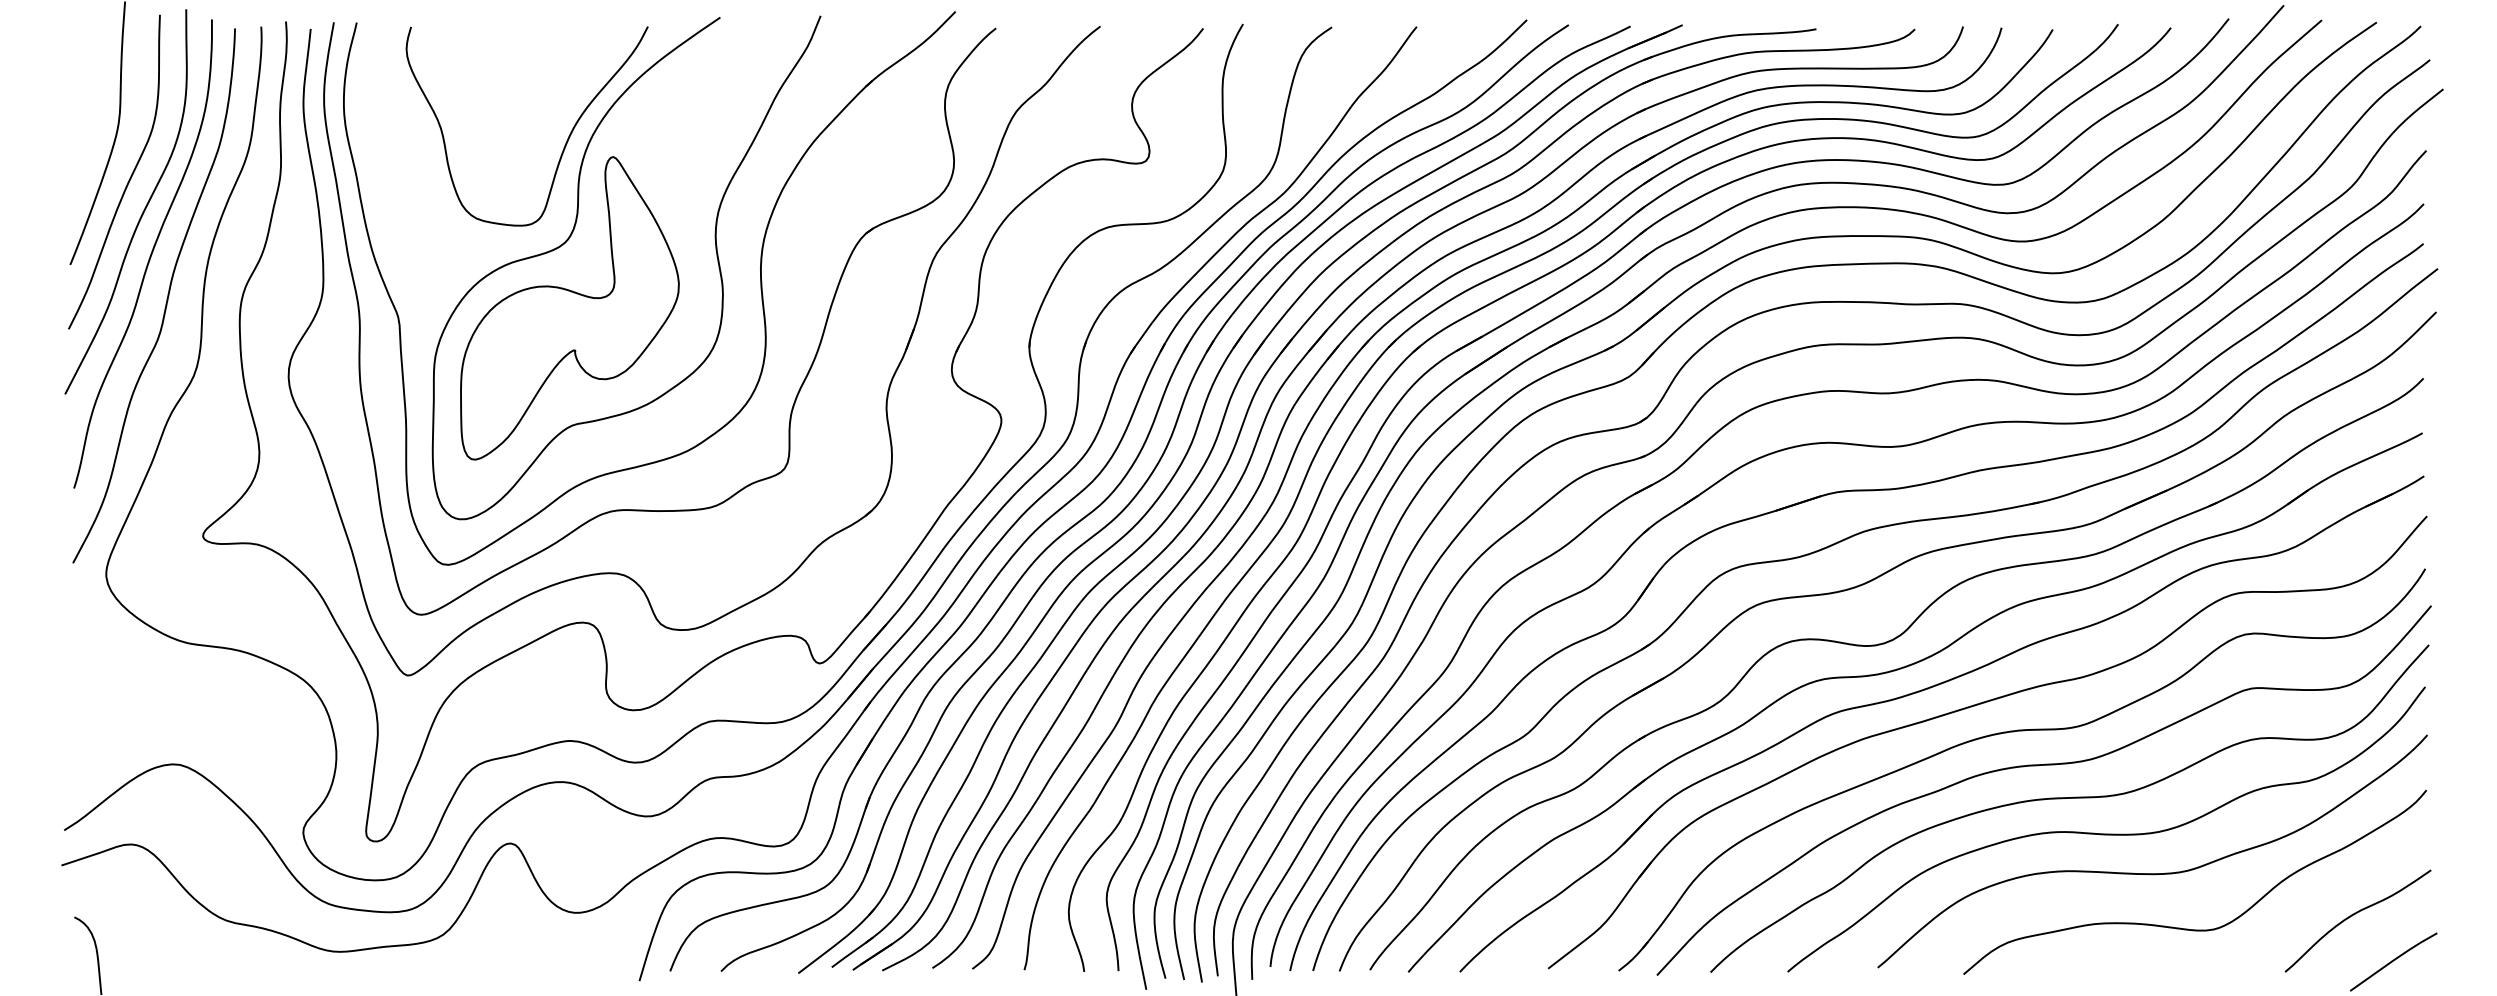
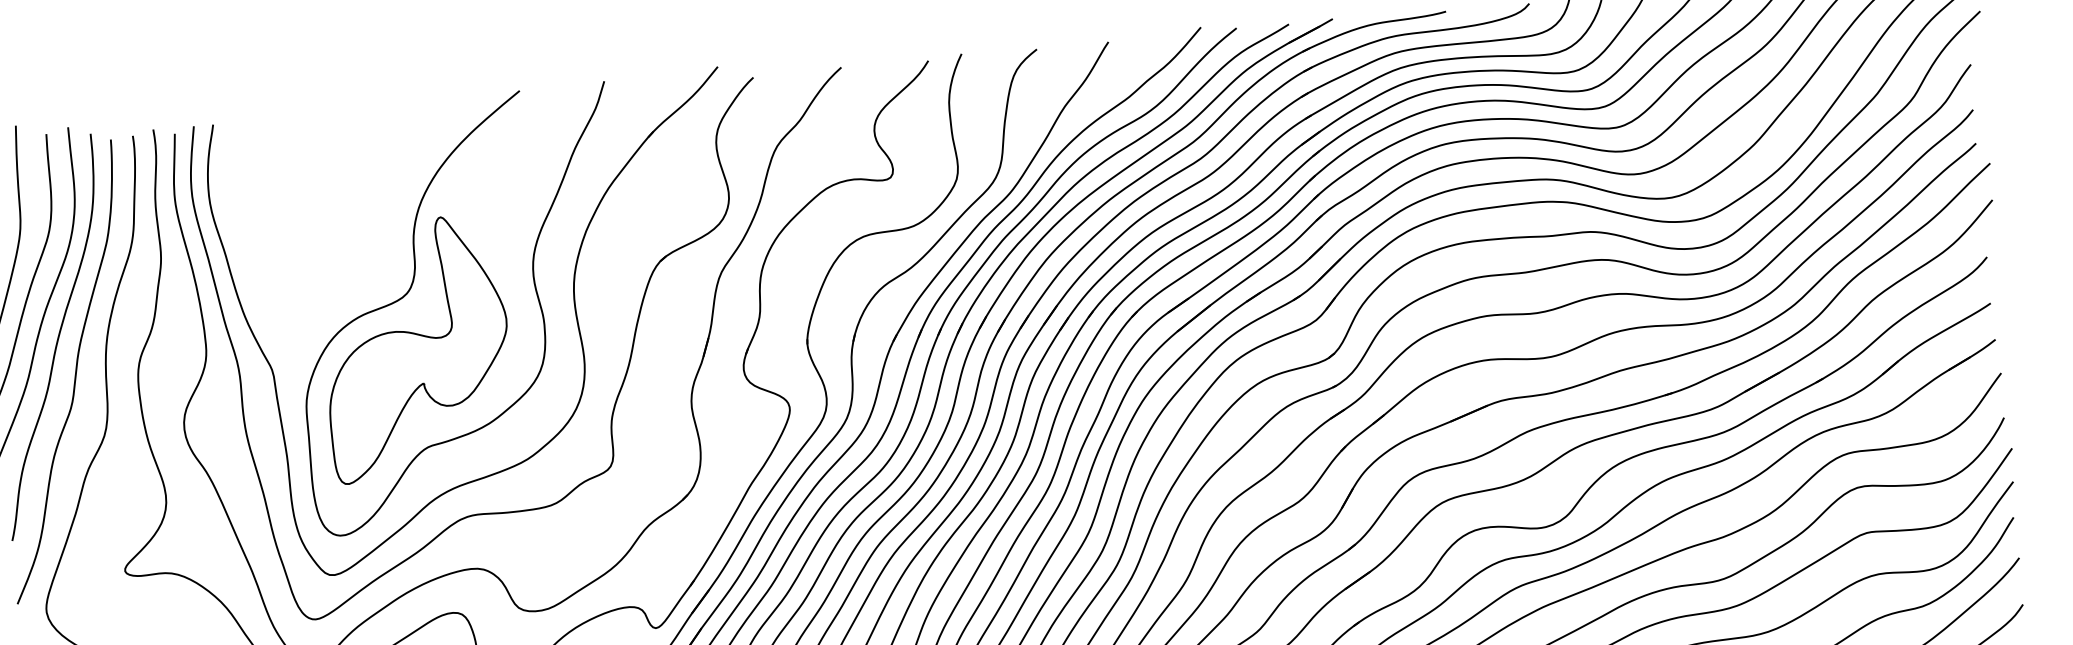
curve: (565, 142) -> (399, 208), removed

